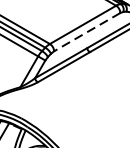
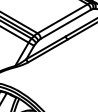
line: (86, 32) -> (65, 24), dashed -> solid

